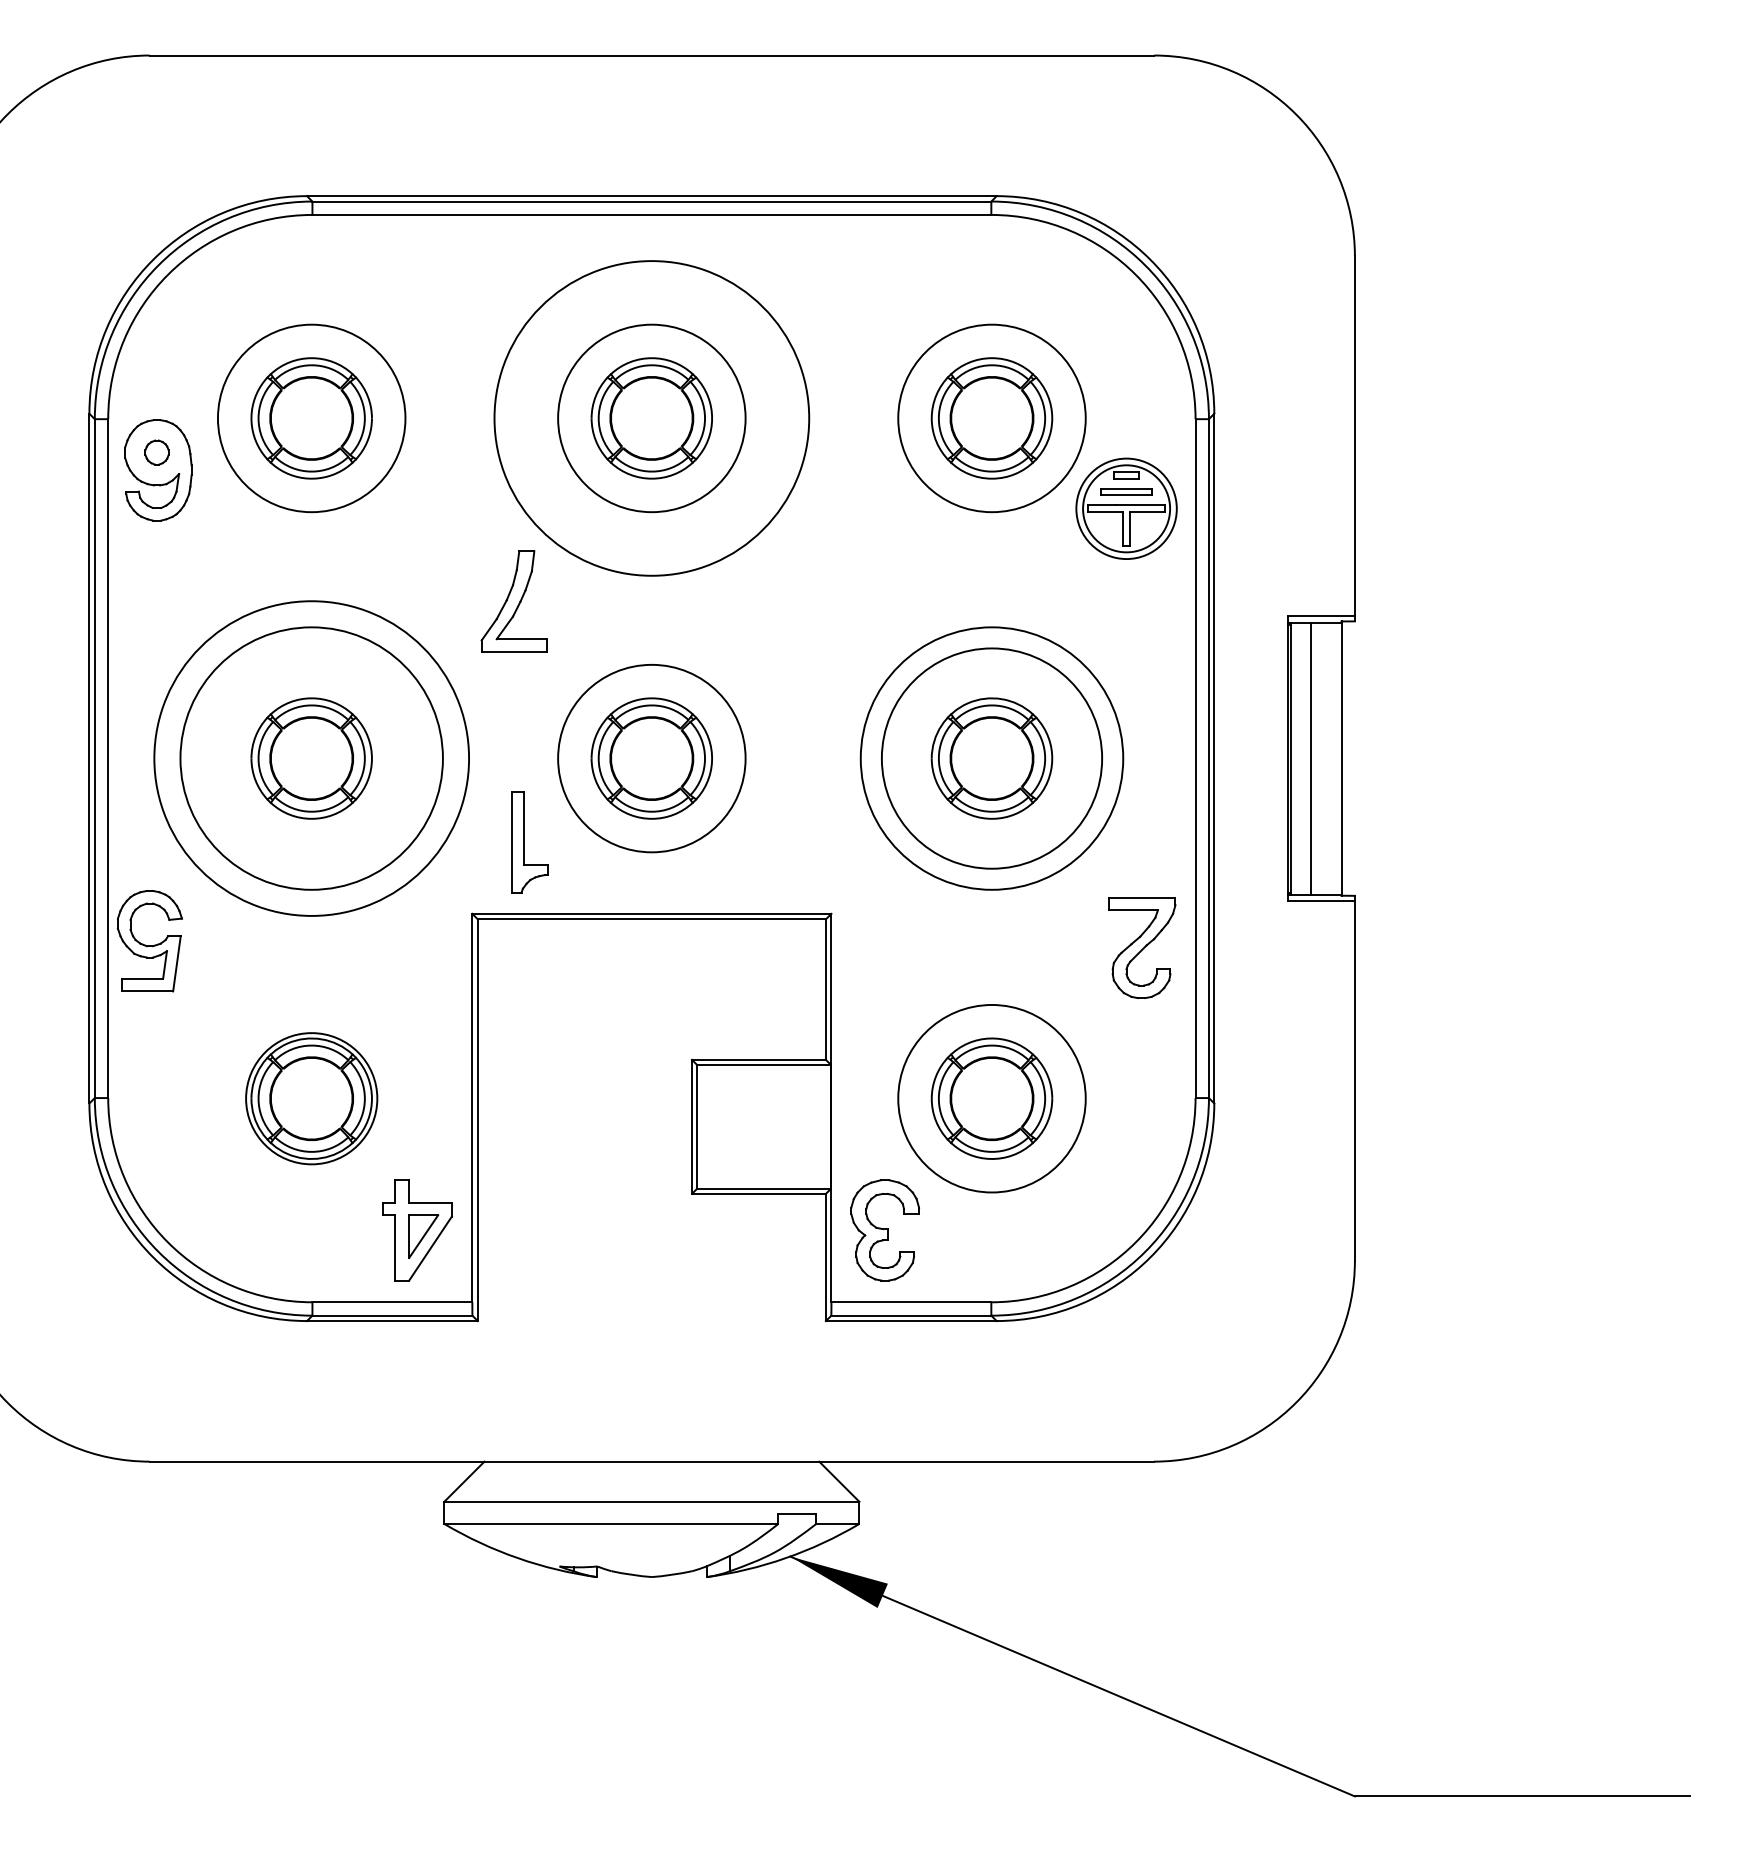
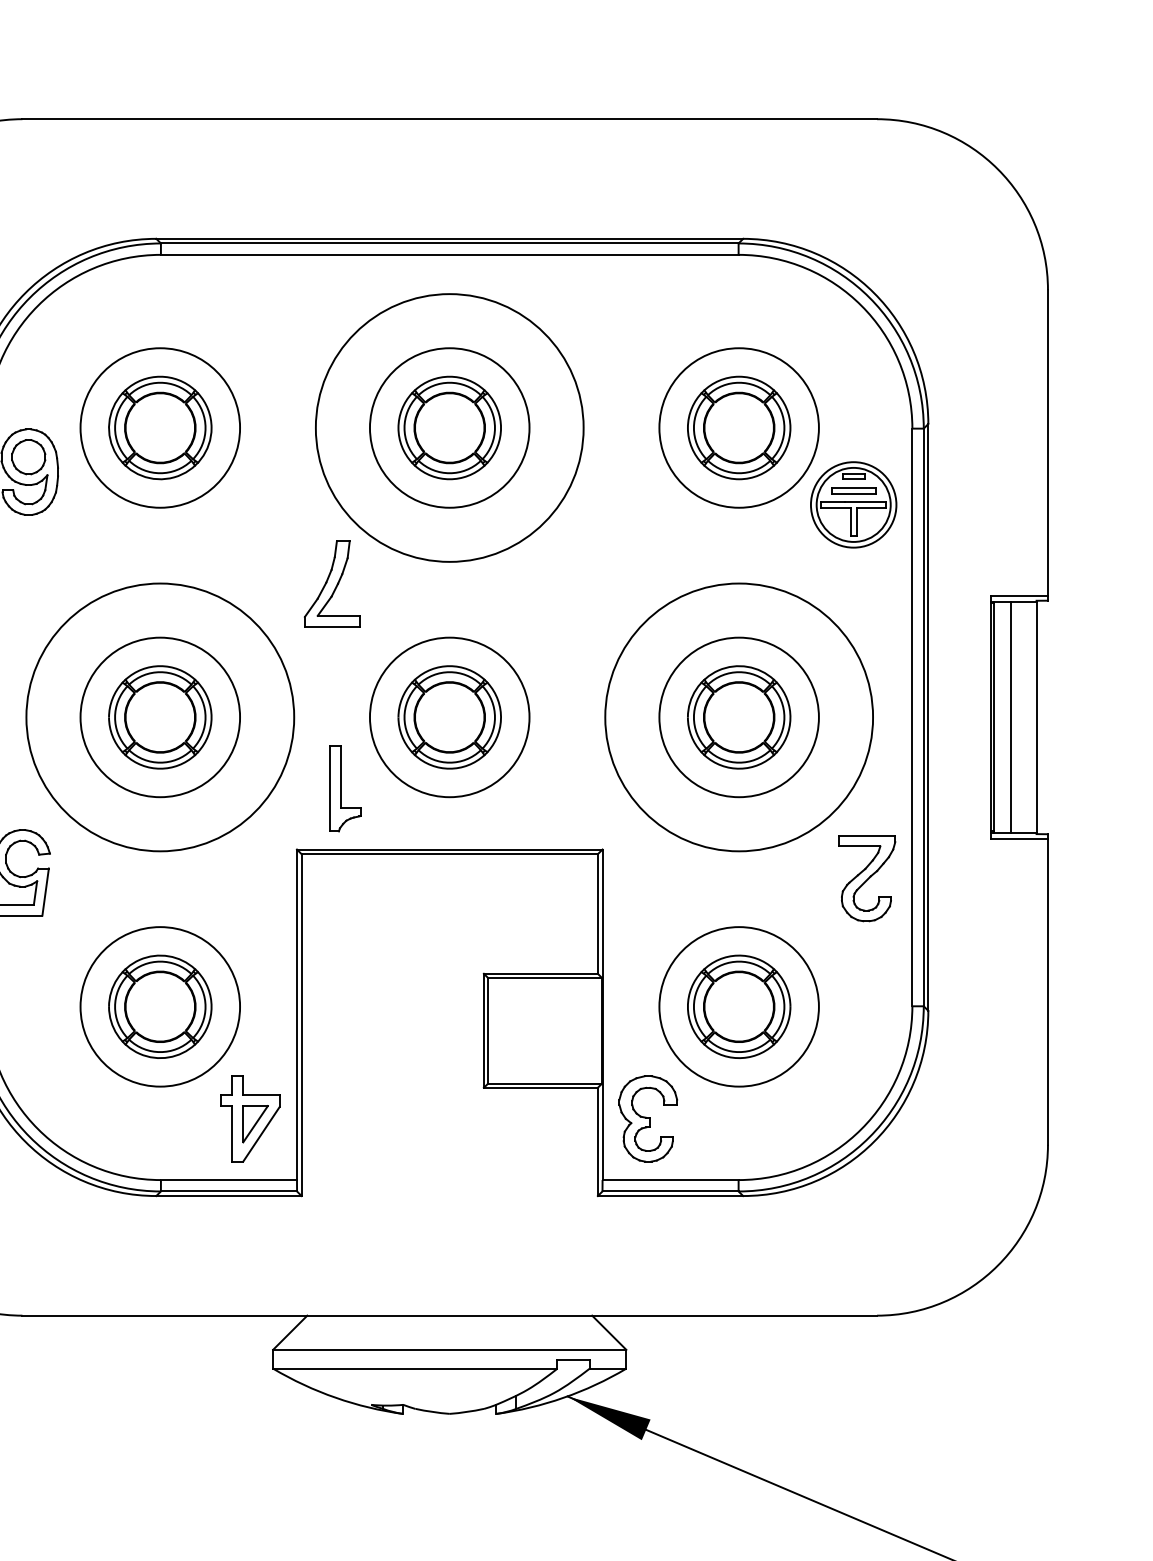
part: (156, 452) -> (28, 456), size x1.67
circle: (311, 758) -> (160, 717), size x0.71
circle: (991, 758) -> (738, 717), size x0.71
circle: (991, 758) -> (738, 717), size x1.43
circle: (311, 1098) -> (160, 1006), size x1.43

